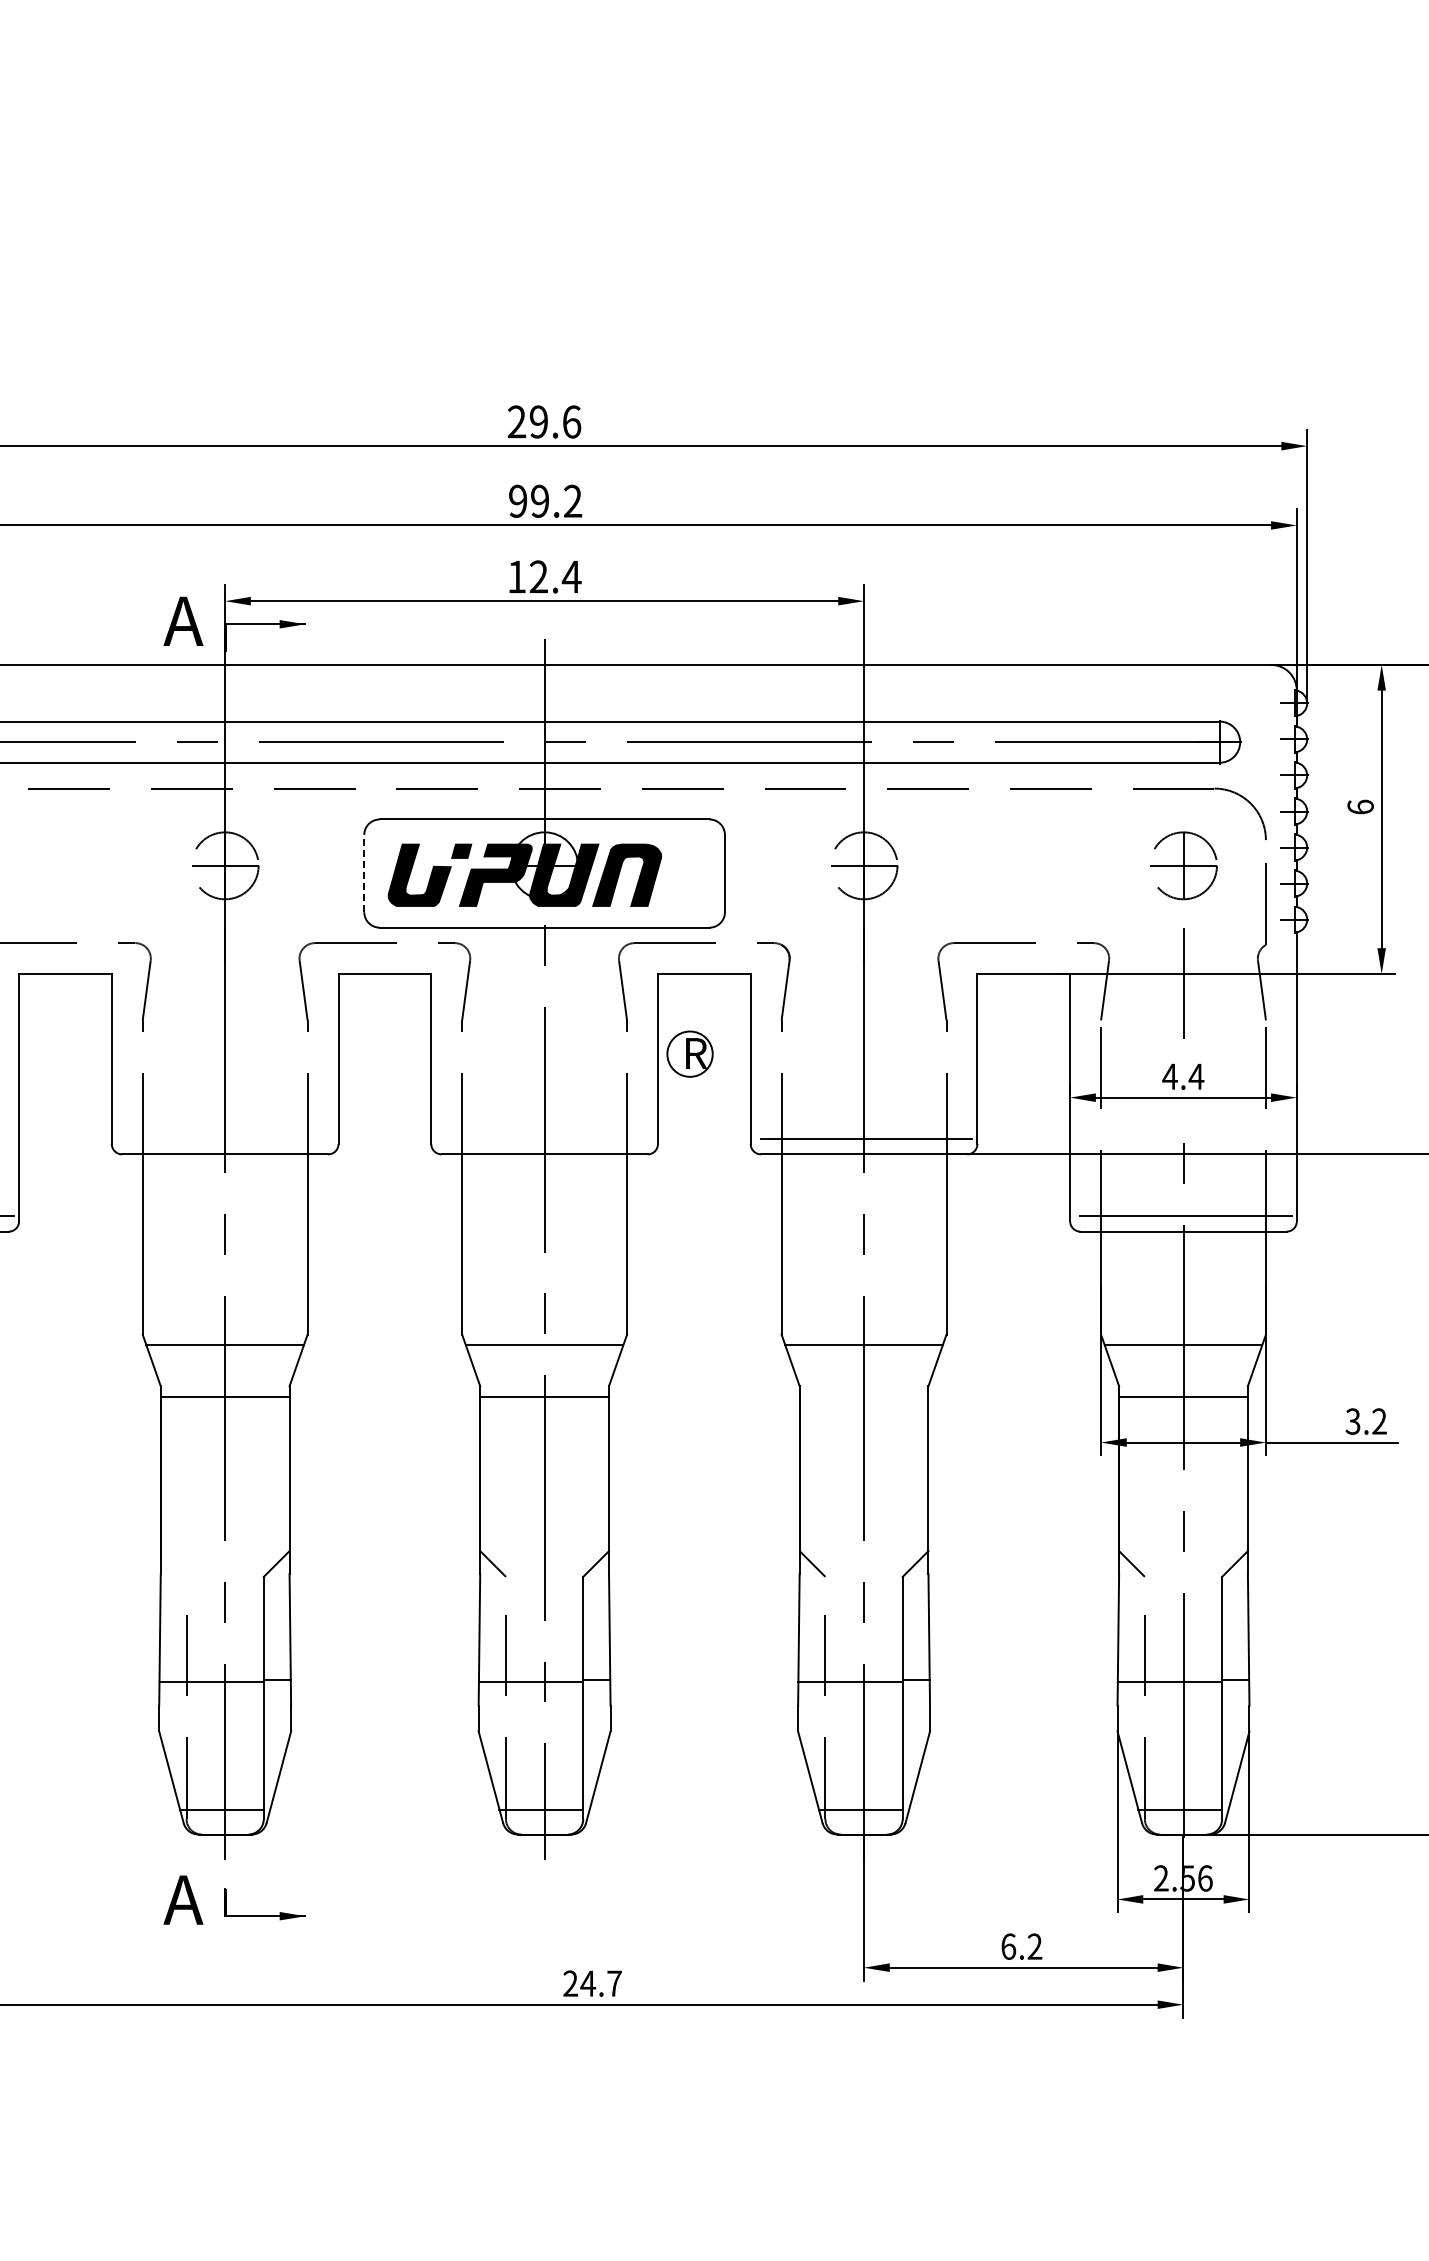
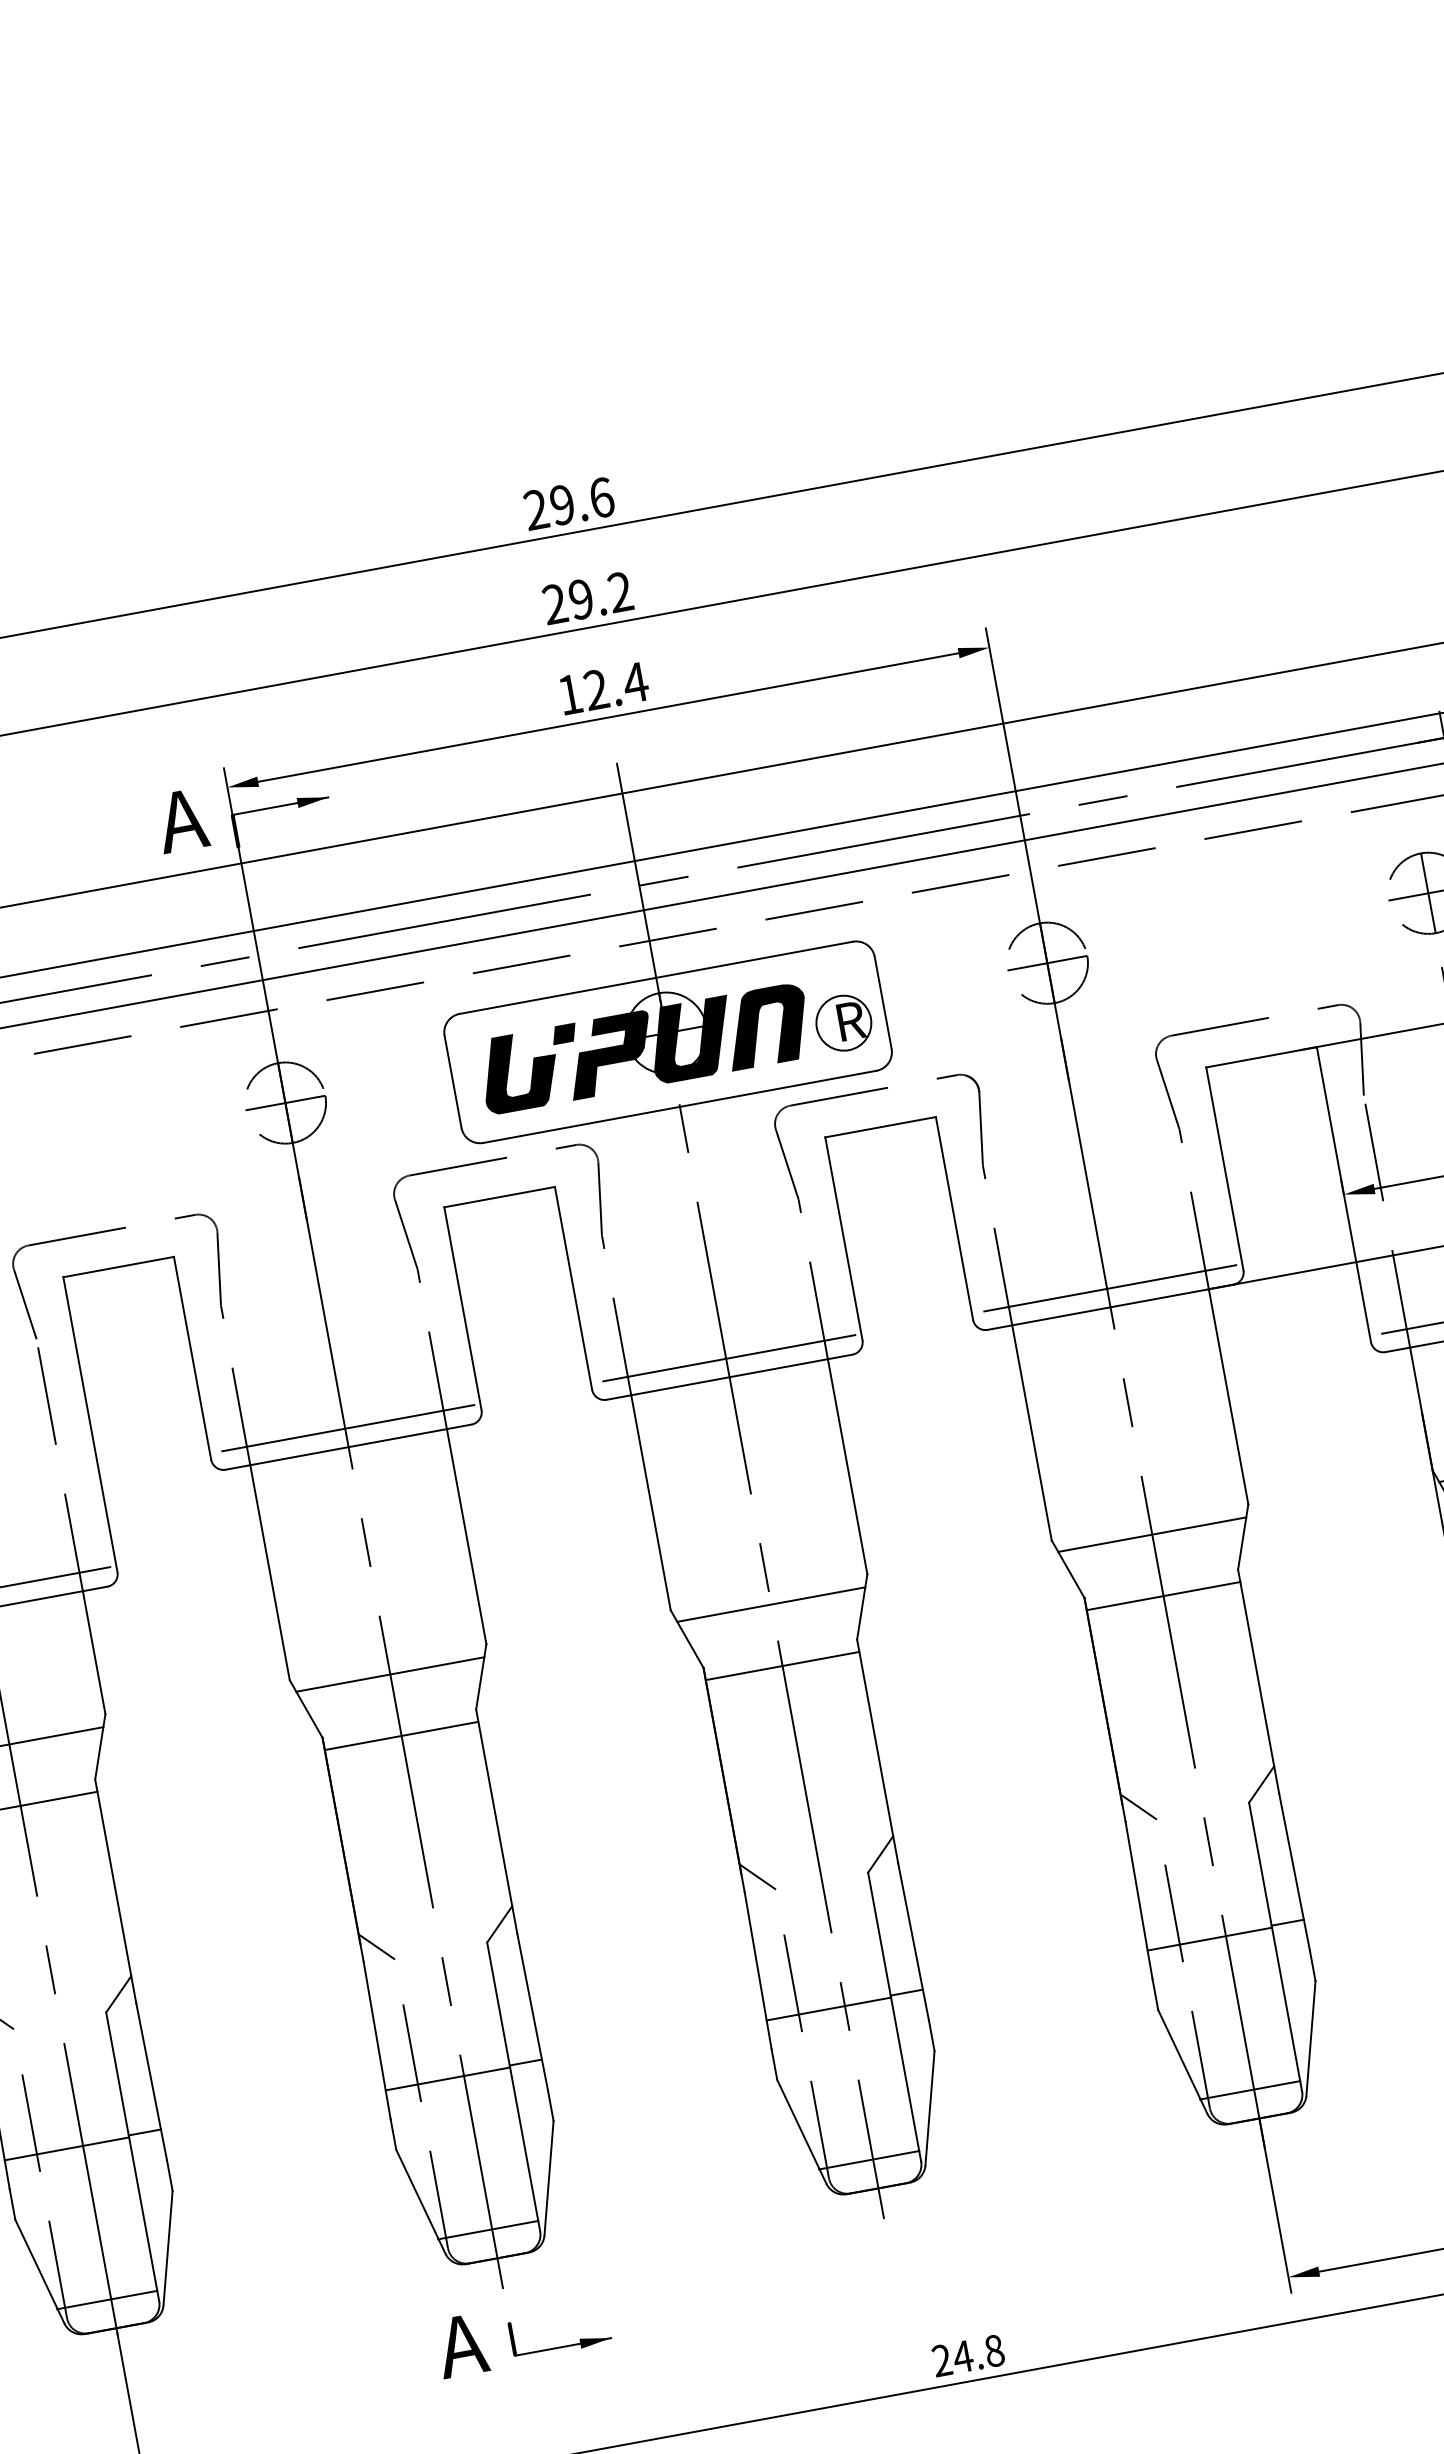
text: (518, 501) -> (555, 604), 99.2 -> 29.2
line: (364, 873) -> (453, 1081), dashed -> solid
part: (689, 1053) -> (843, 1022), moved
line: (227, 1138) -> (347, 1427), added
line: (546, 1138) -> (728, 1357), added
line: (863, 1396) -> (1162, 1596), added
line: (173, 1563) -> (376, 1946), added
text: (614, 1983) -> (994, 2350), 24.7 -> 24.8

